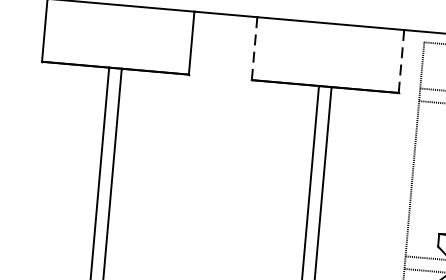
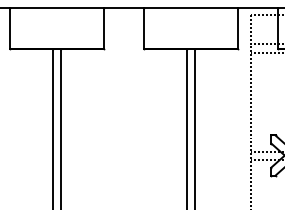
line: (255, 48) -> (144, 28), dashed -> solid
line: (400, 61) -> (237, 28), dashed -> solid

